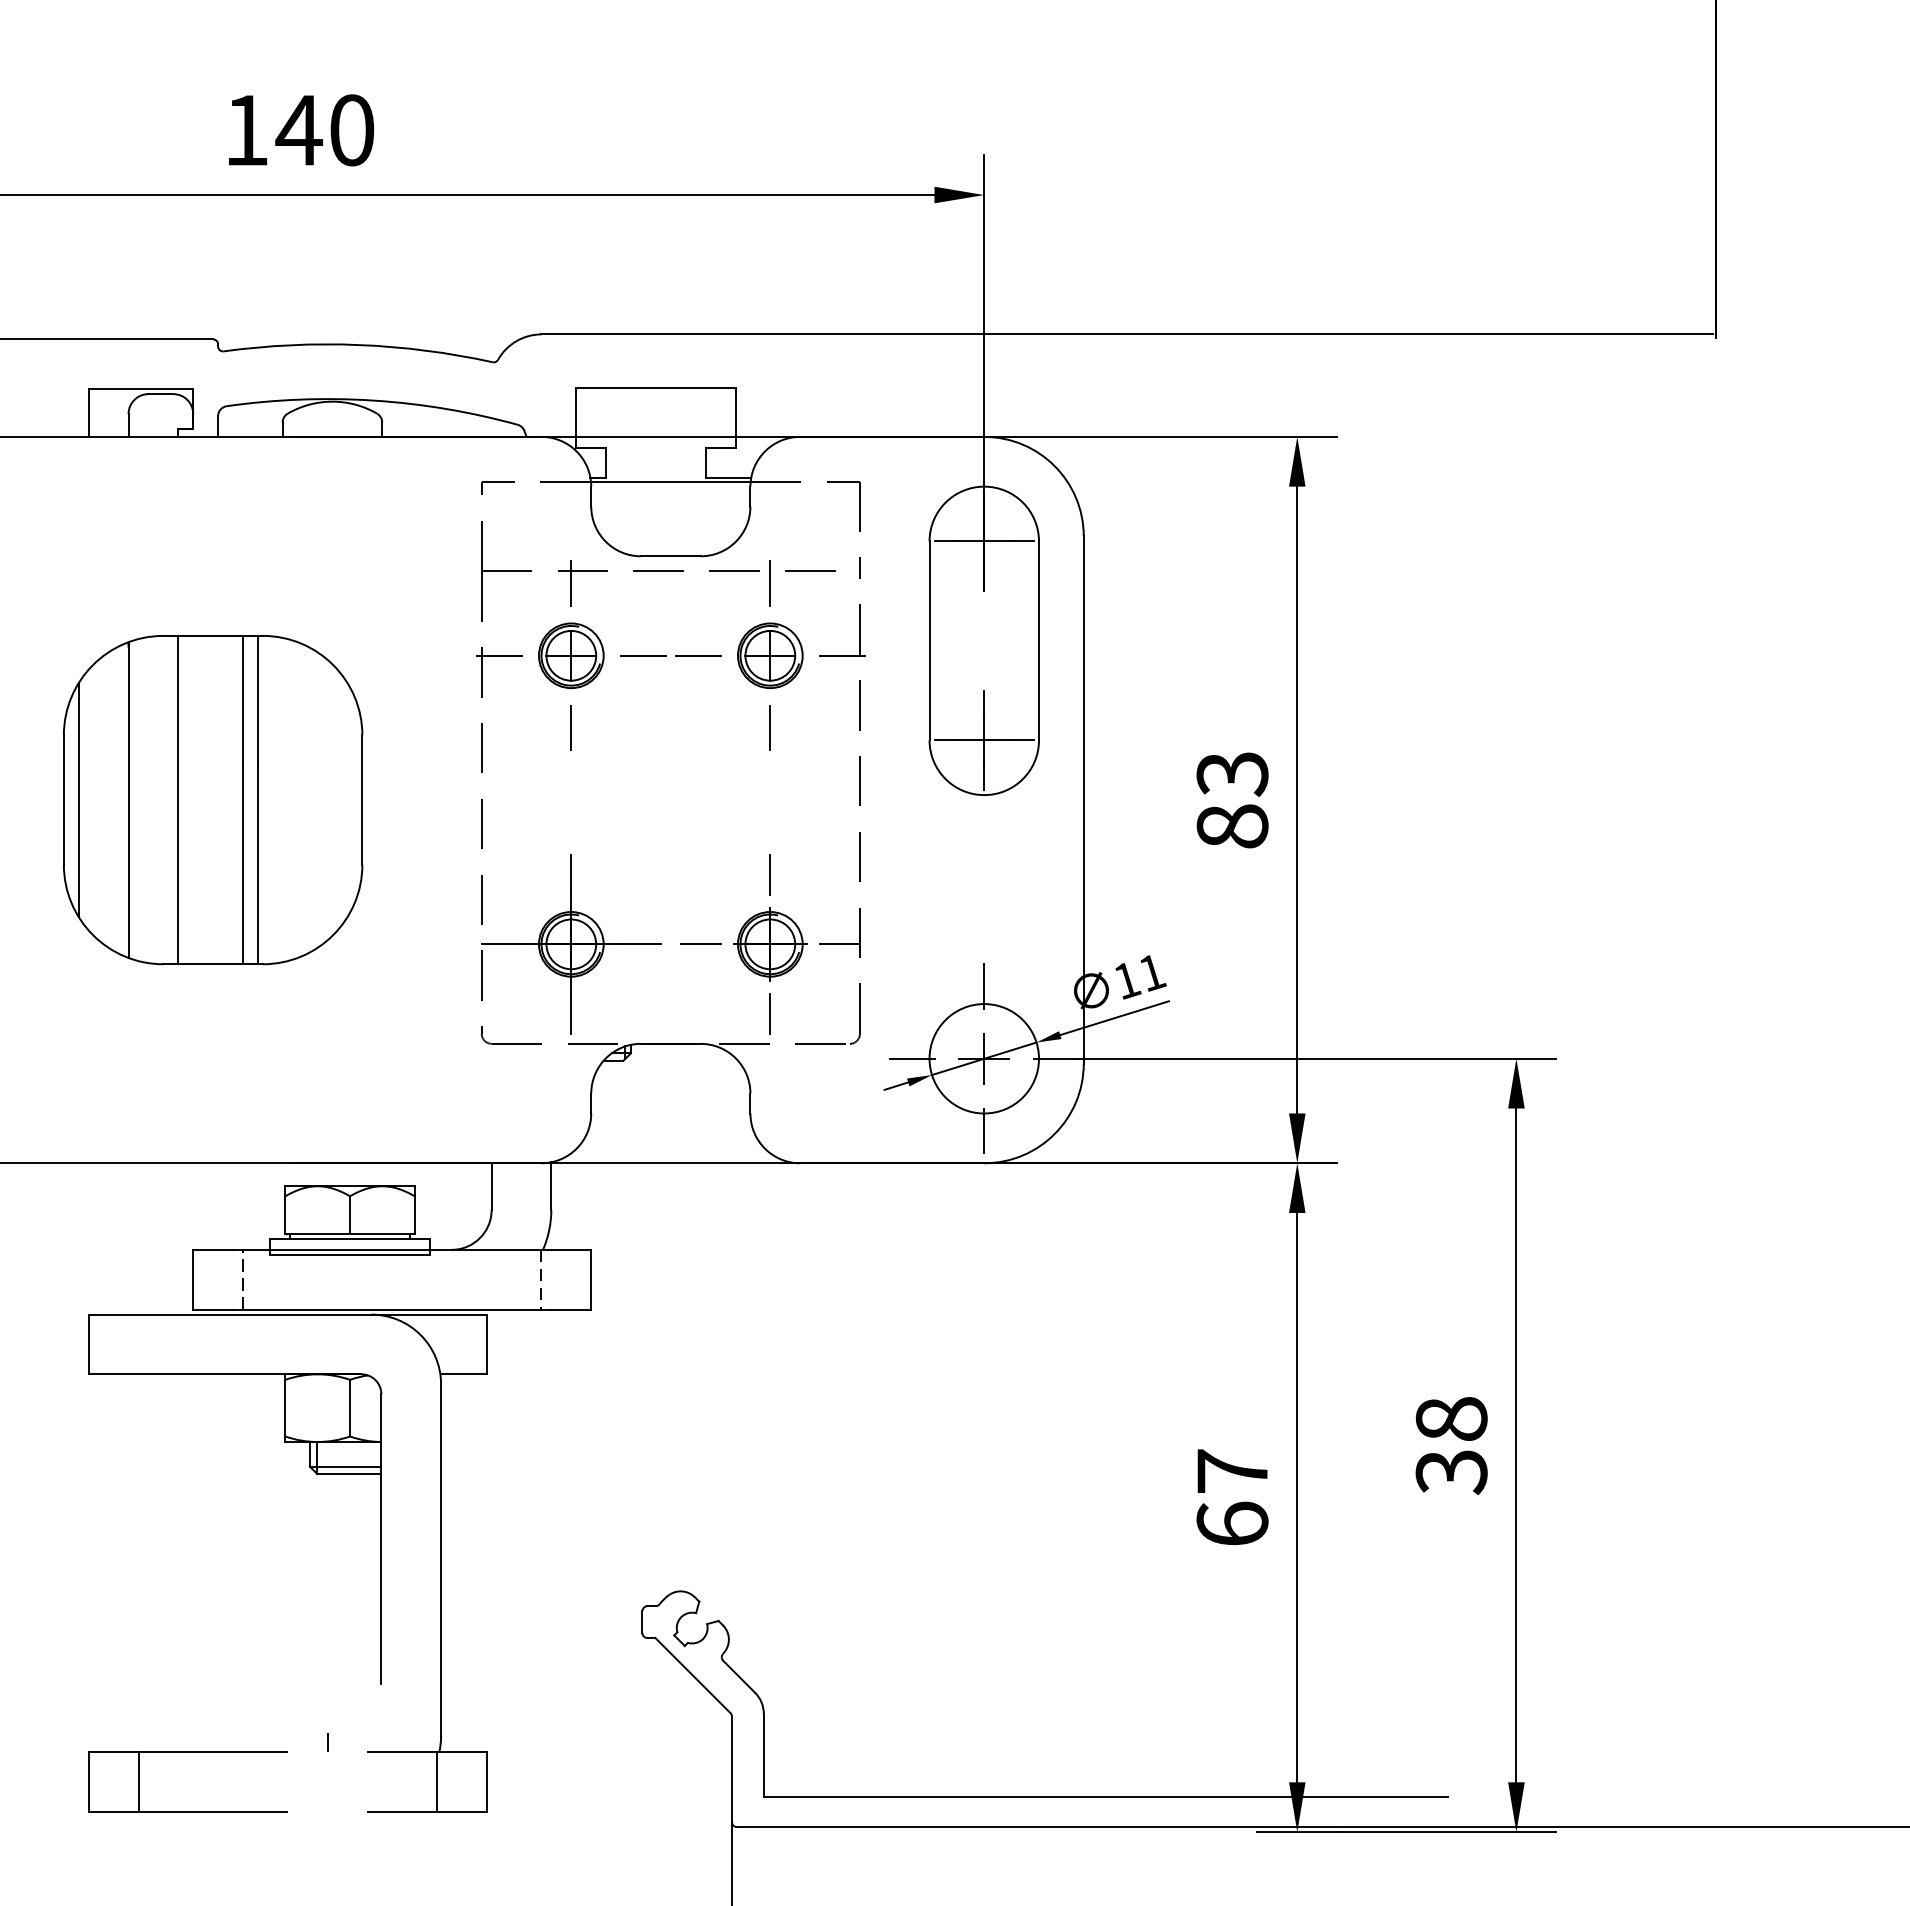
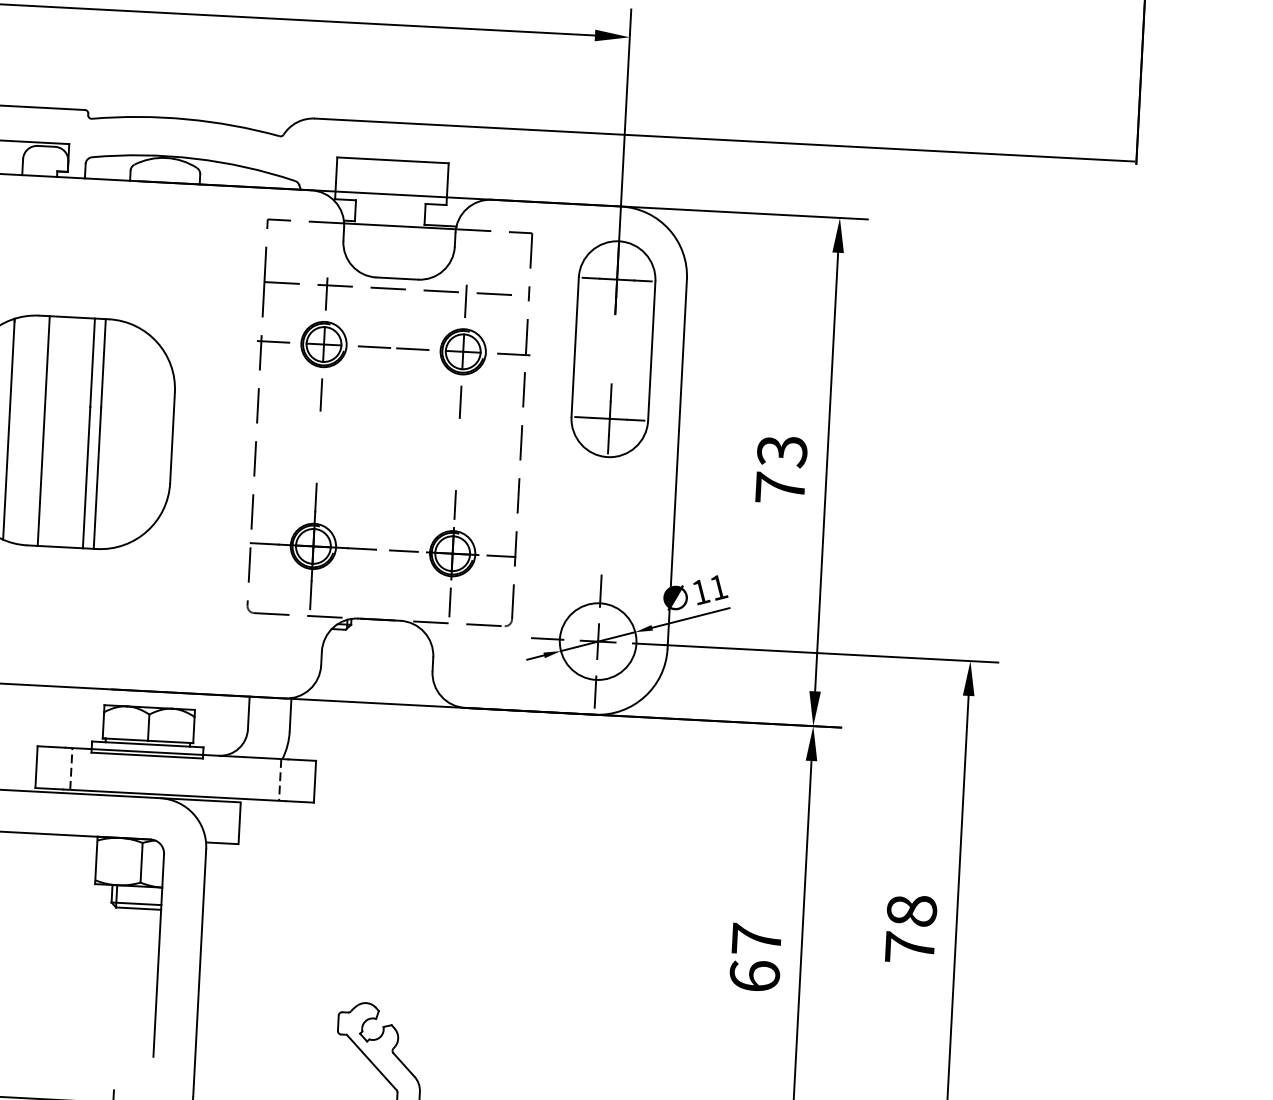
text: (1232, 826) -> (780, 488), 83 -> 73
text: (1451, 1472) -> (909, 948), 38 -> 78

